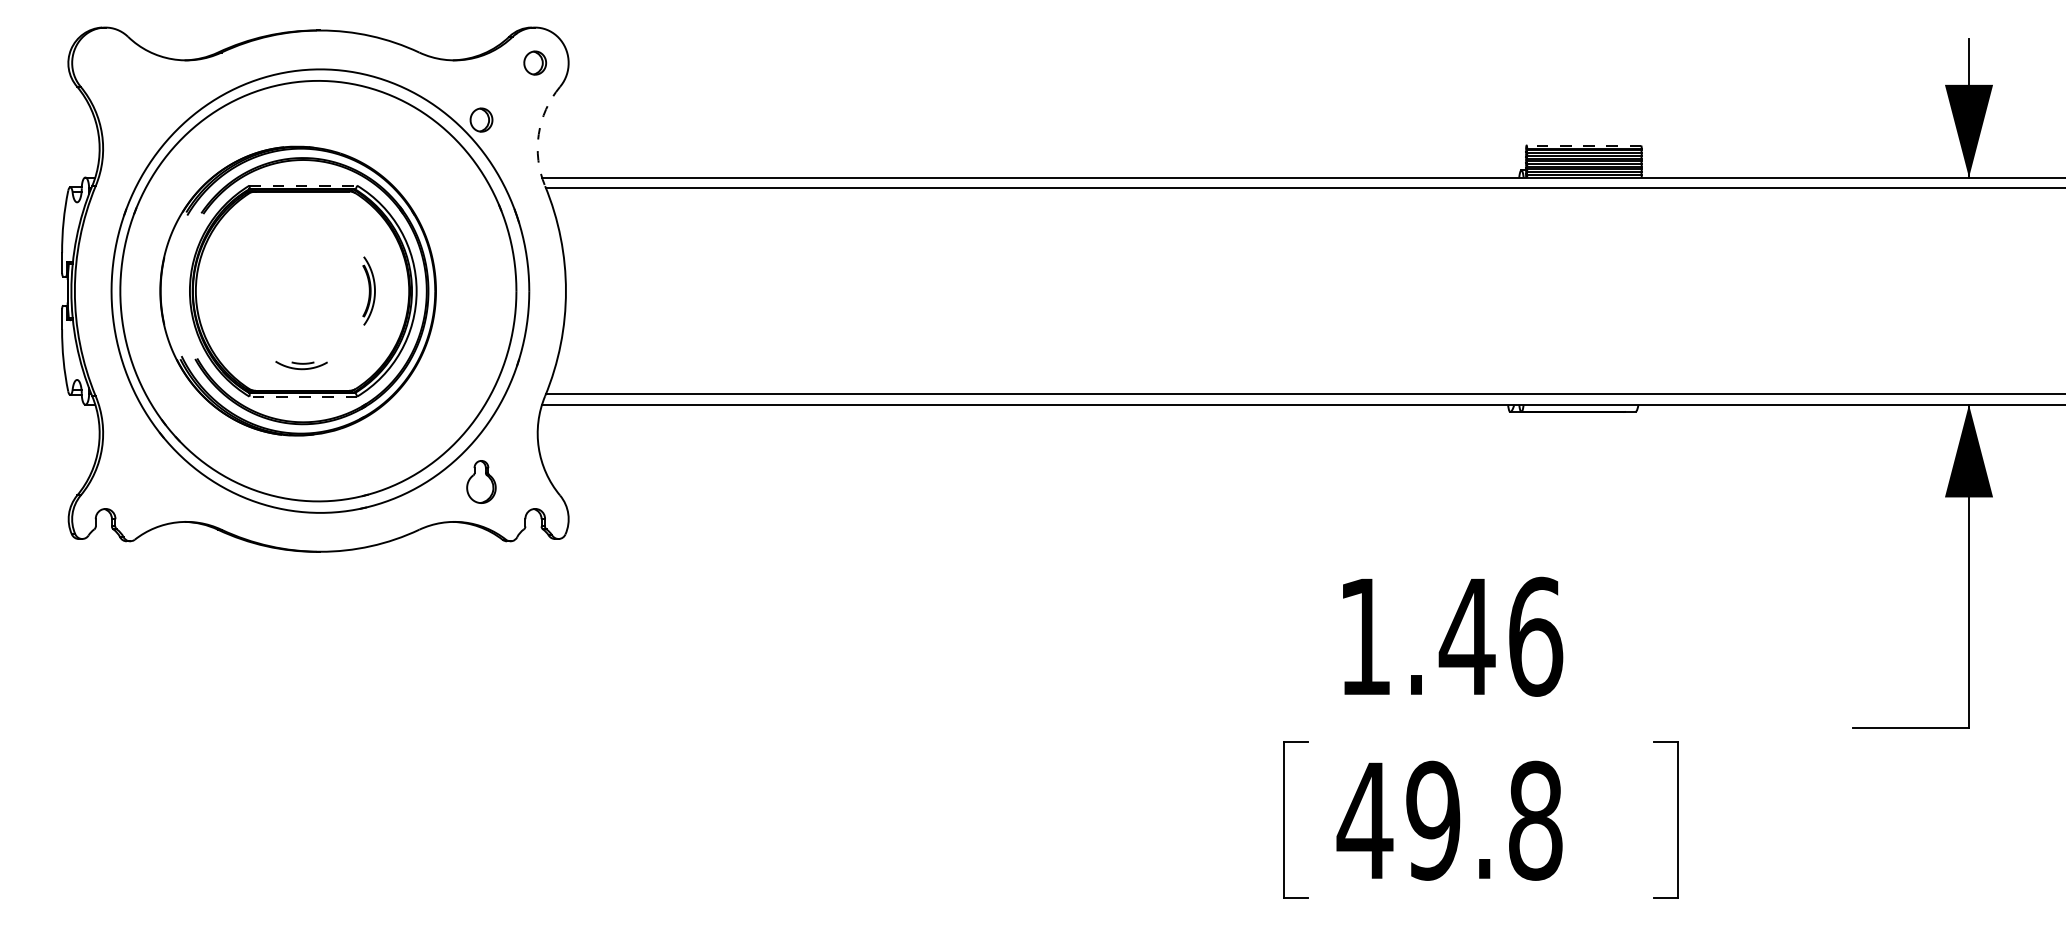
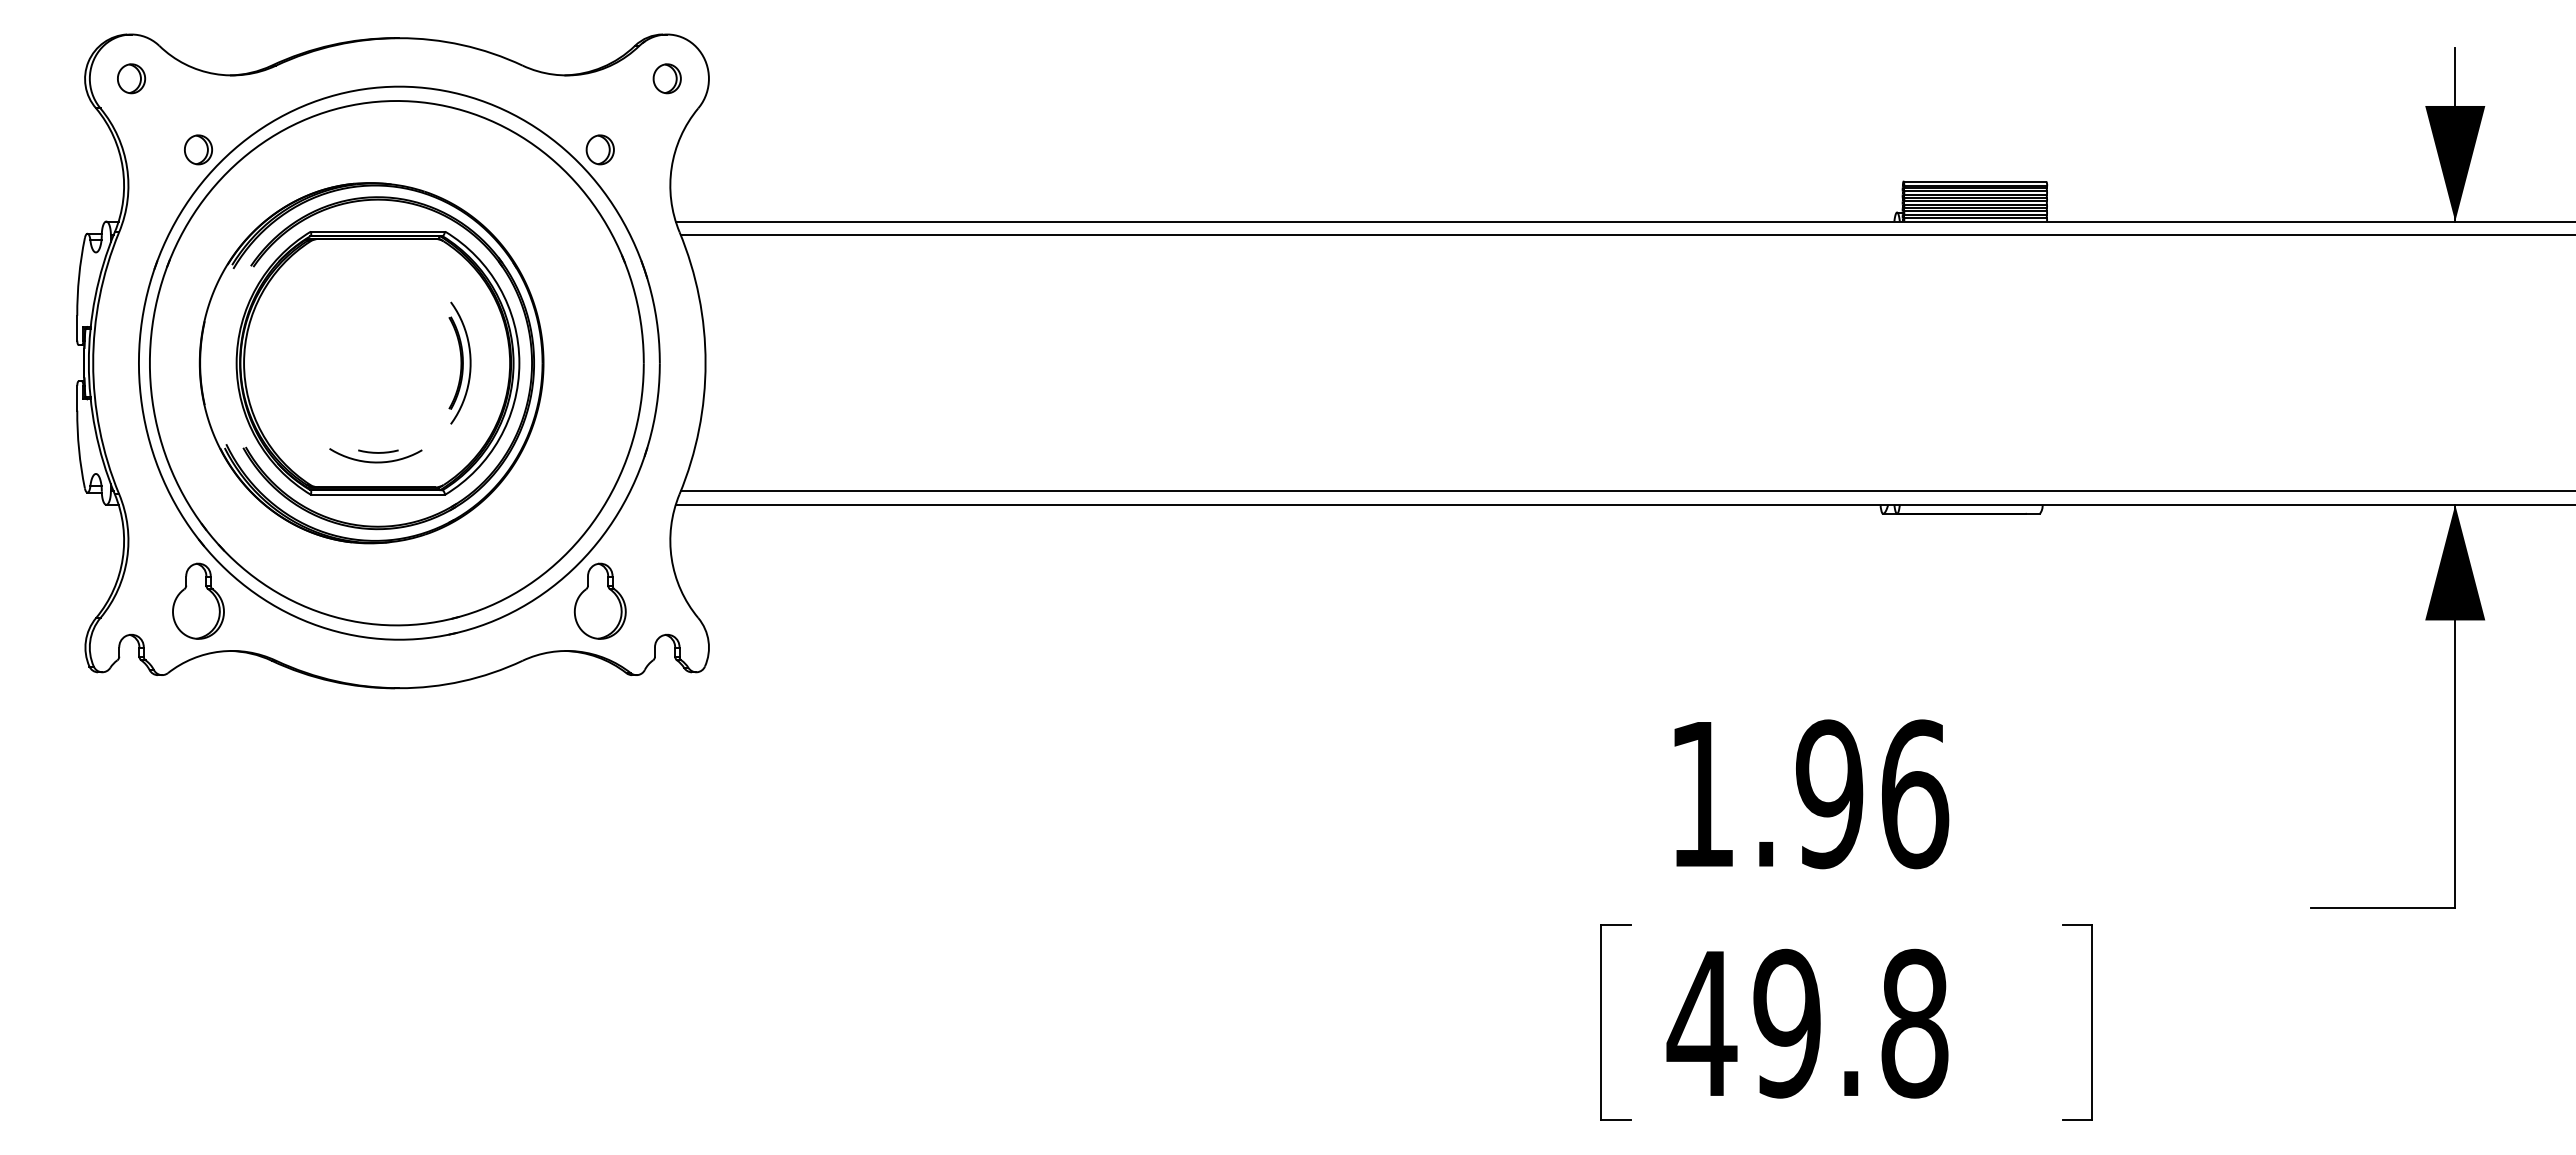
part: (105, 62) -> (131, 78), added
part: (159, 119) -> (198, 149), added
arc: (538, 134) -> (671, 167), dashed -> solid
line: (1583, 145) -> (1974, 181), dashed -> solid
line: (303, 185) -> (378, 231), dashed -> solid
part: (368, 290) -> (459, 362), size x1.43
part: (301, 365) -> (375, 455), size x1.43
line: (302, 396) -> (377, 494), dashed -> solid
part: (159, 481) -> (198, 600), added
part: (480, 481) -> (599, 600), size x1.43
text: (1467, 637) -> (1829, 794), 1.46 -> 1.96

